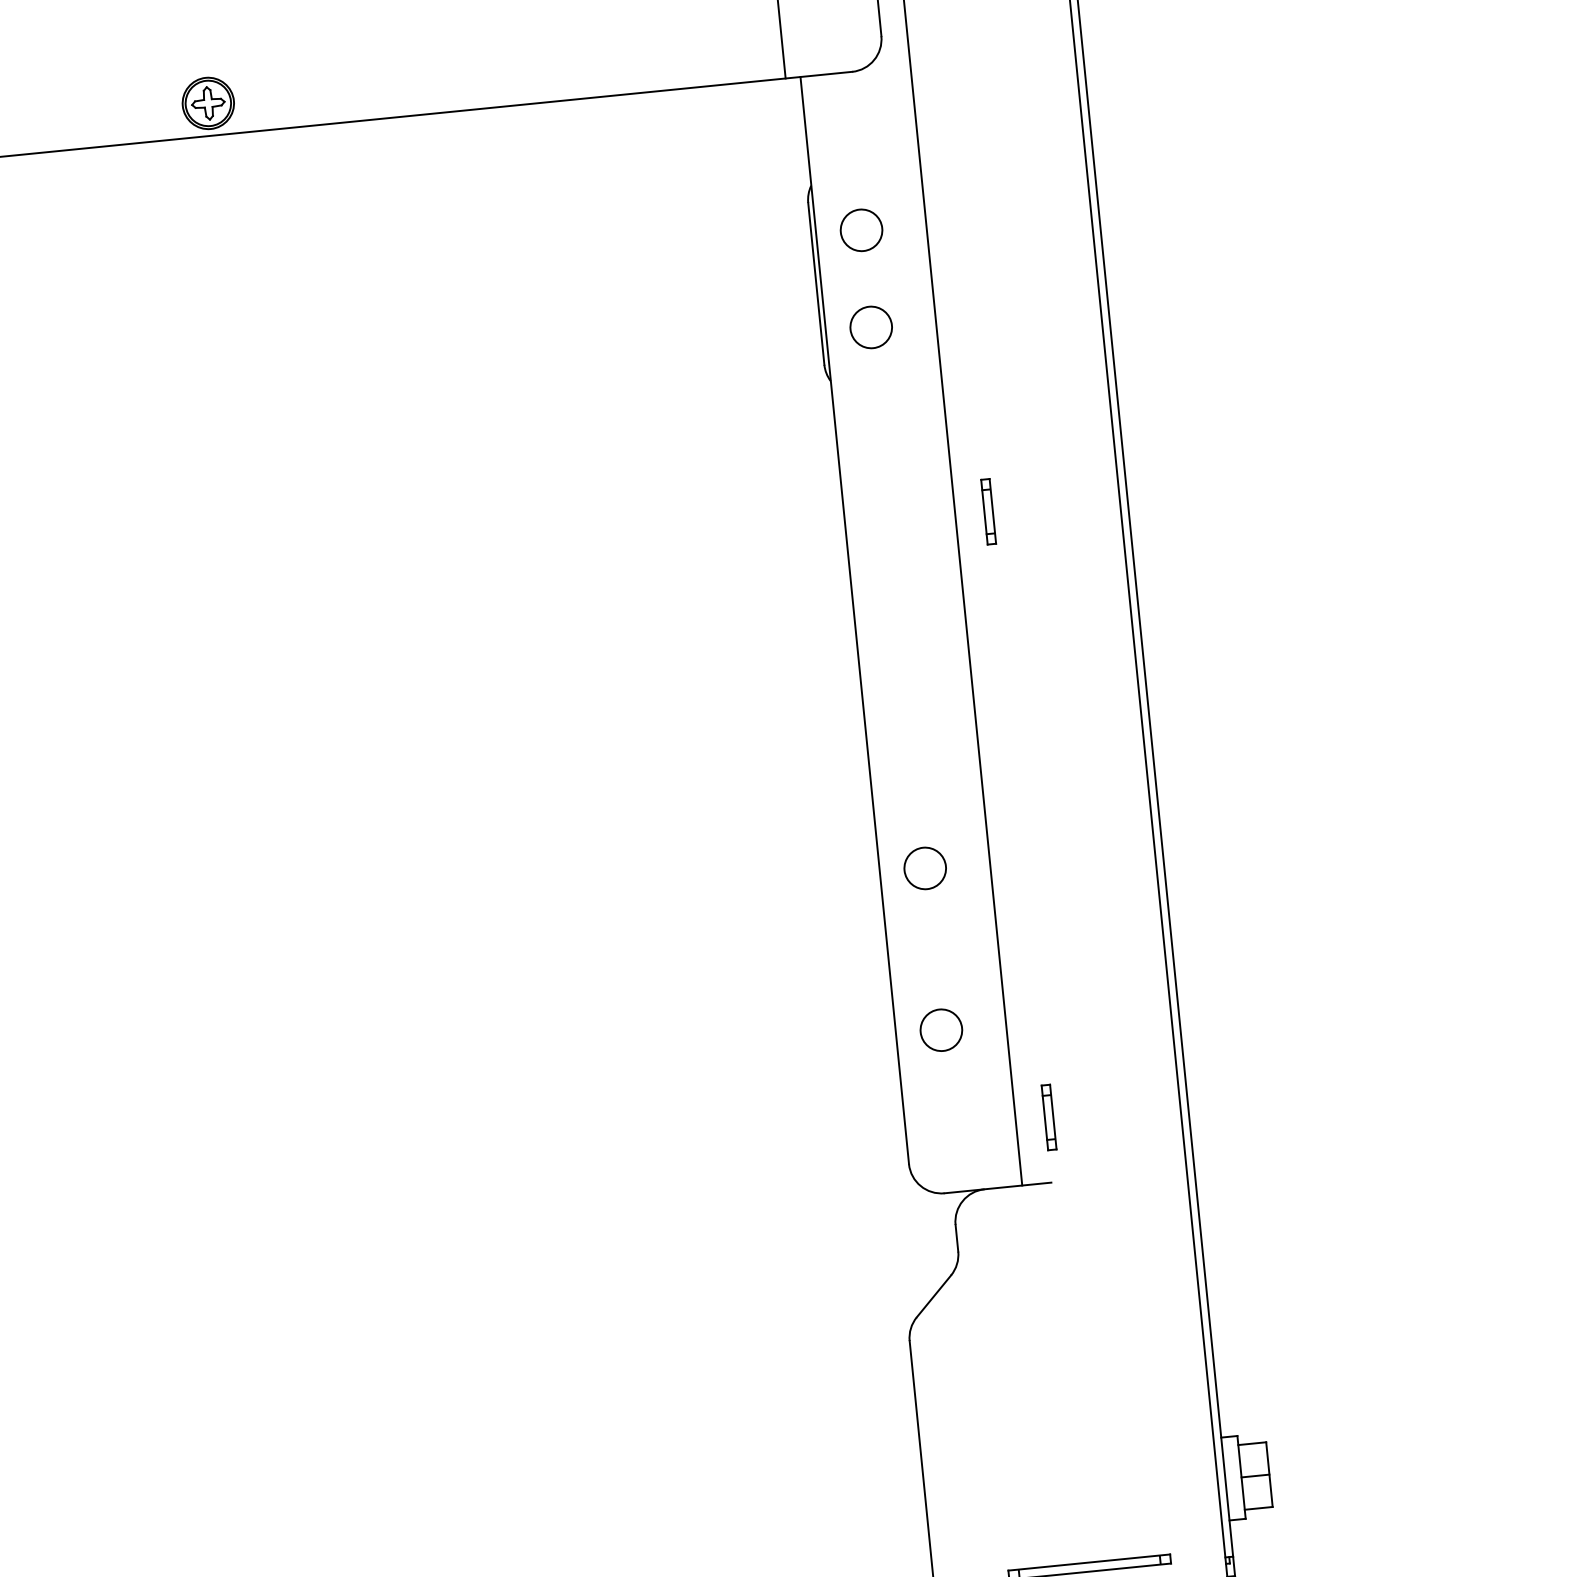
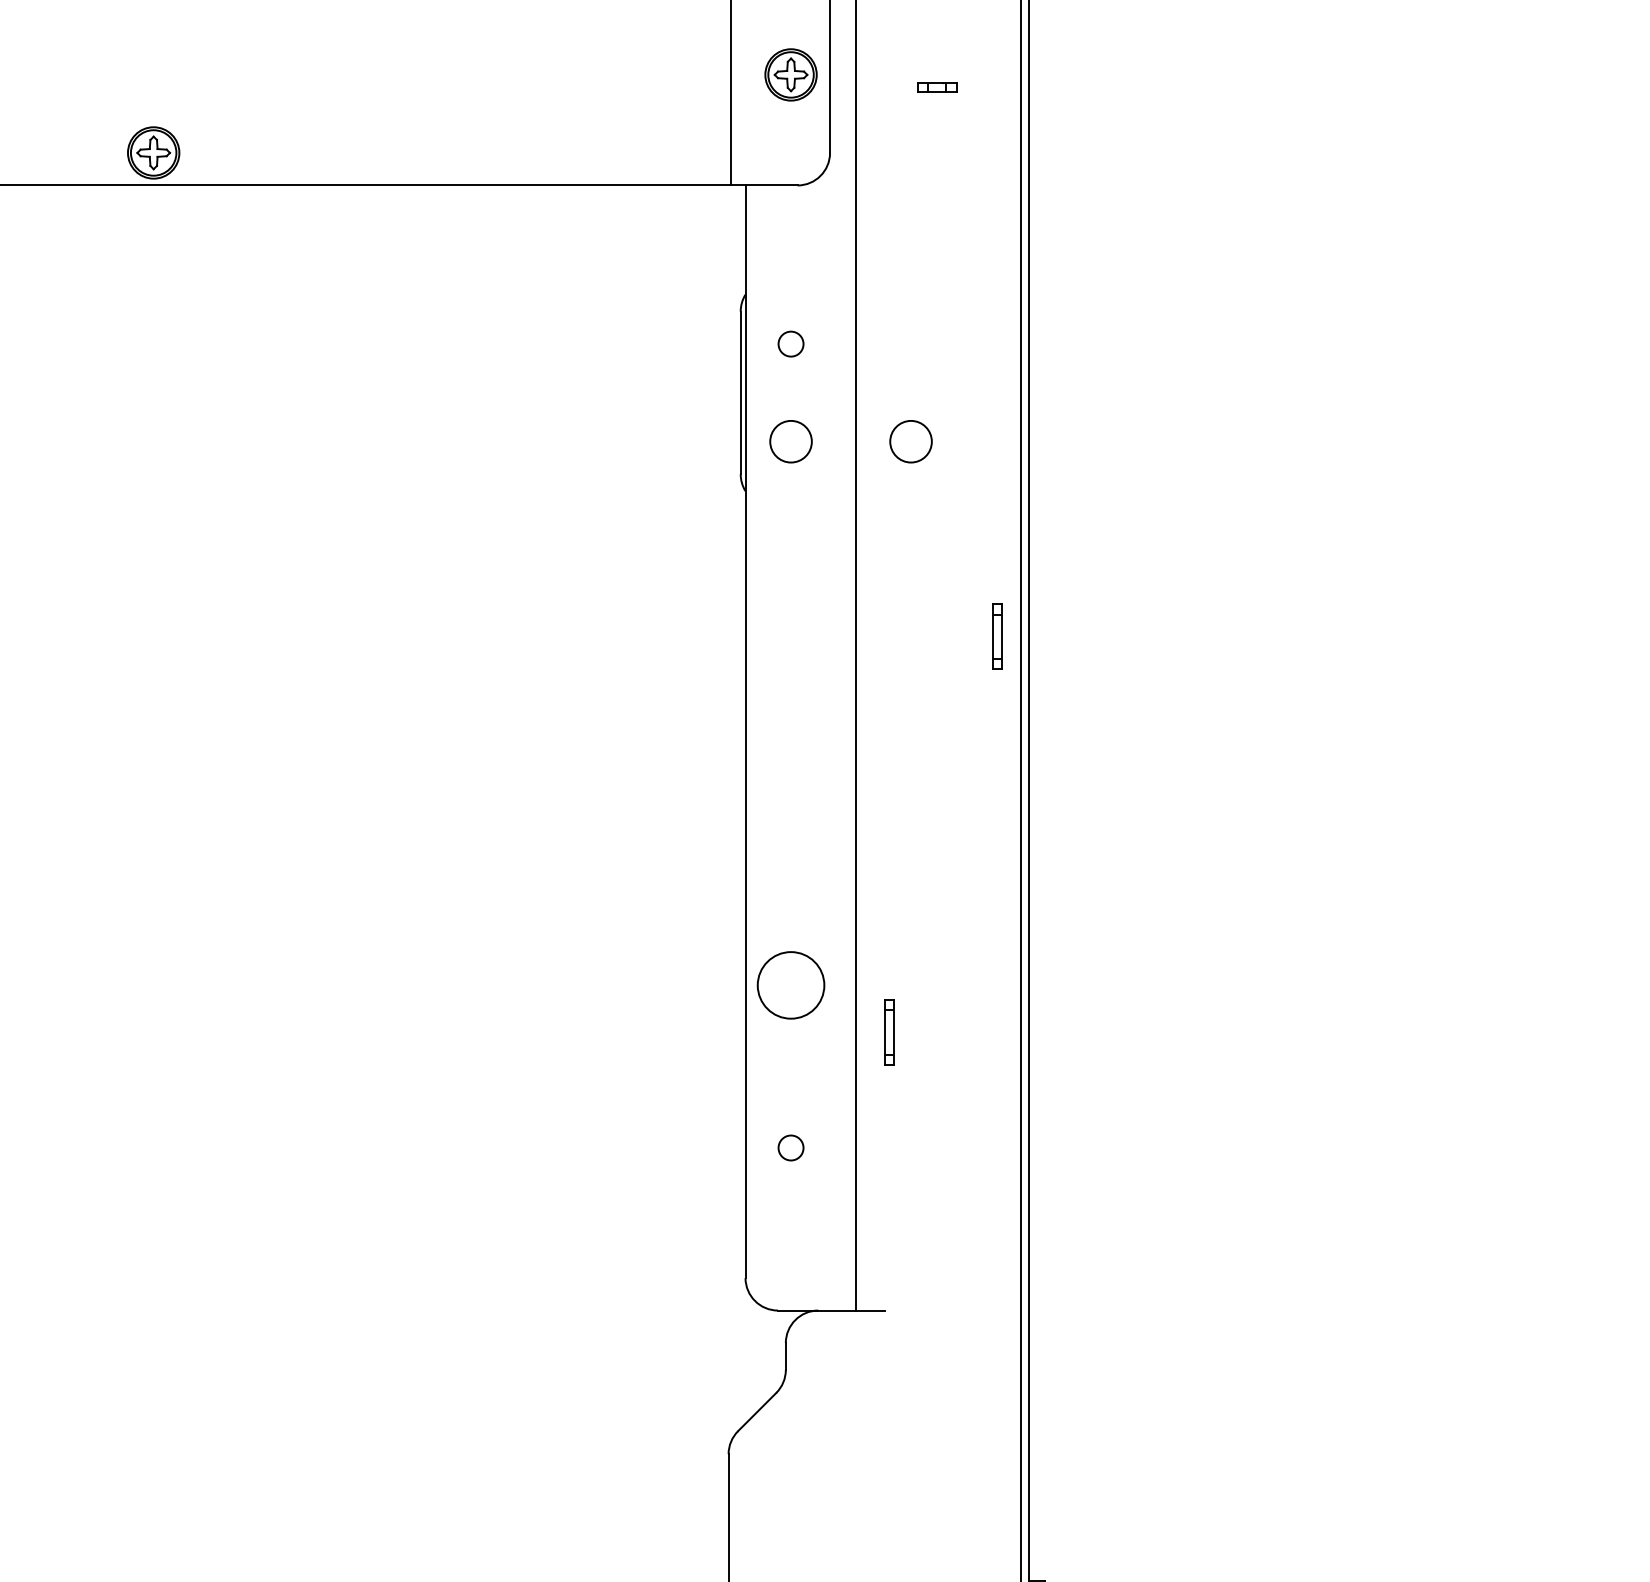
circle: (860, 229) -> (790, 343), size x0.6
circle: (990, 315) -> (910, 441), added
part: (988, 511) -> (997, 636), moved
circle: (924, 868) -> (790, 985), size x1.6
circle: (940, 1029) -> (790, 1147), size x0.6
part: (1049, 1117) -> (889, 1032), moved

